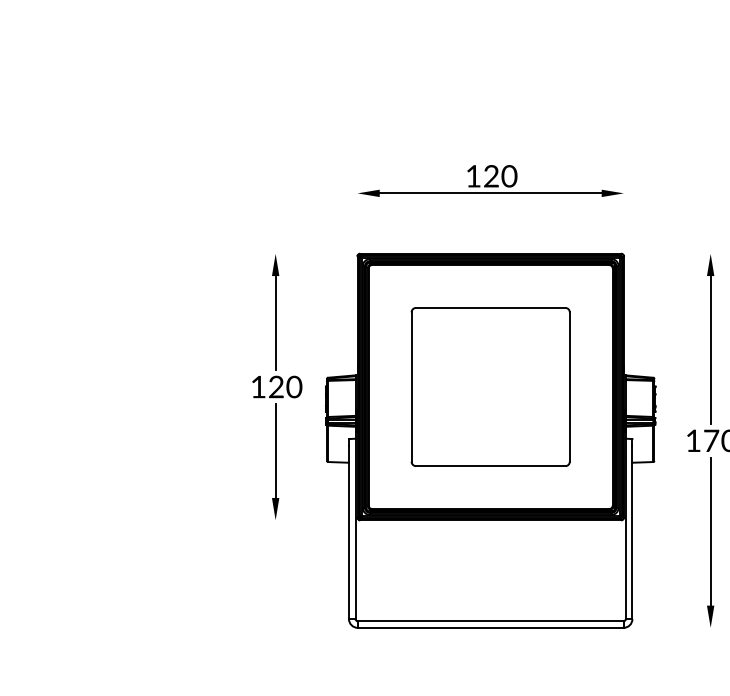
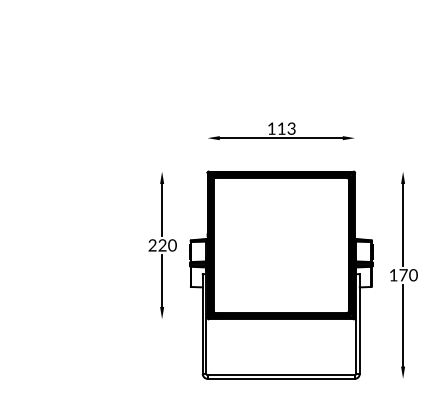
text: (500, 175) -> (286, 128), 120 -> 113
text: (258, 387) -> (152, 245), 120 -> 220
part: (489, 387) -> (280, 245), removed

